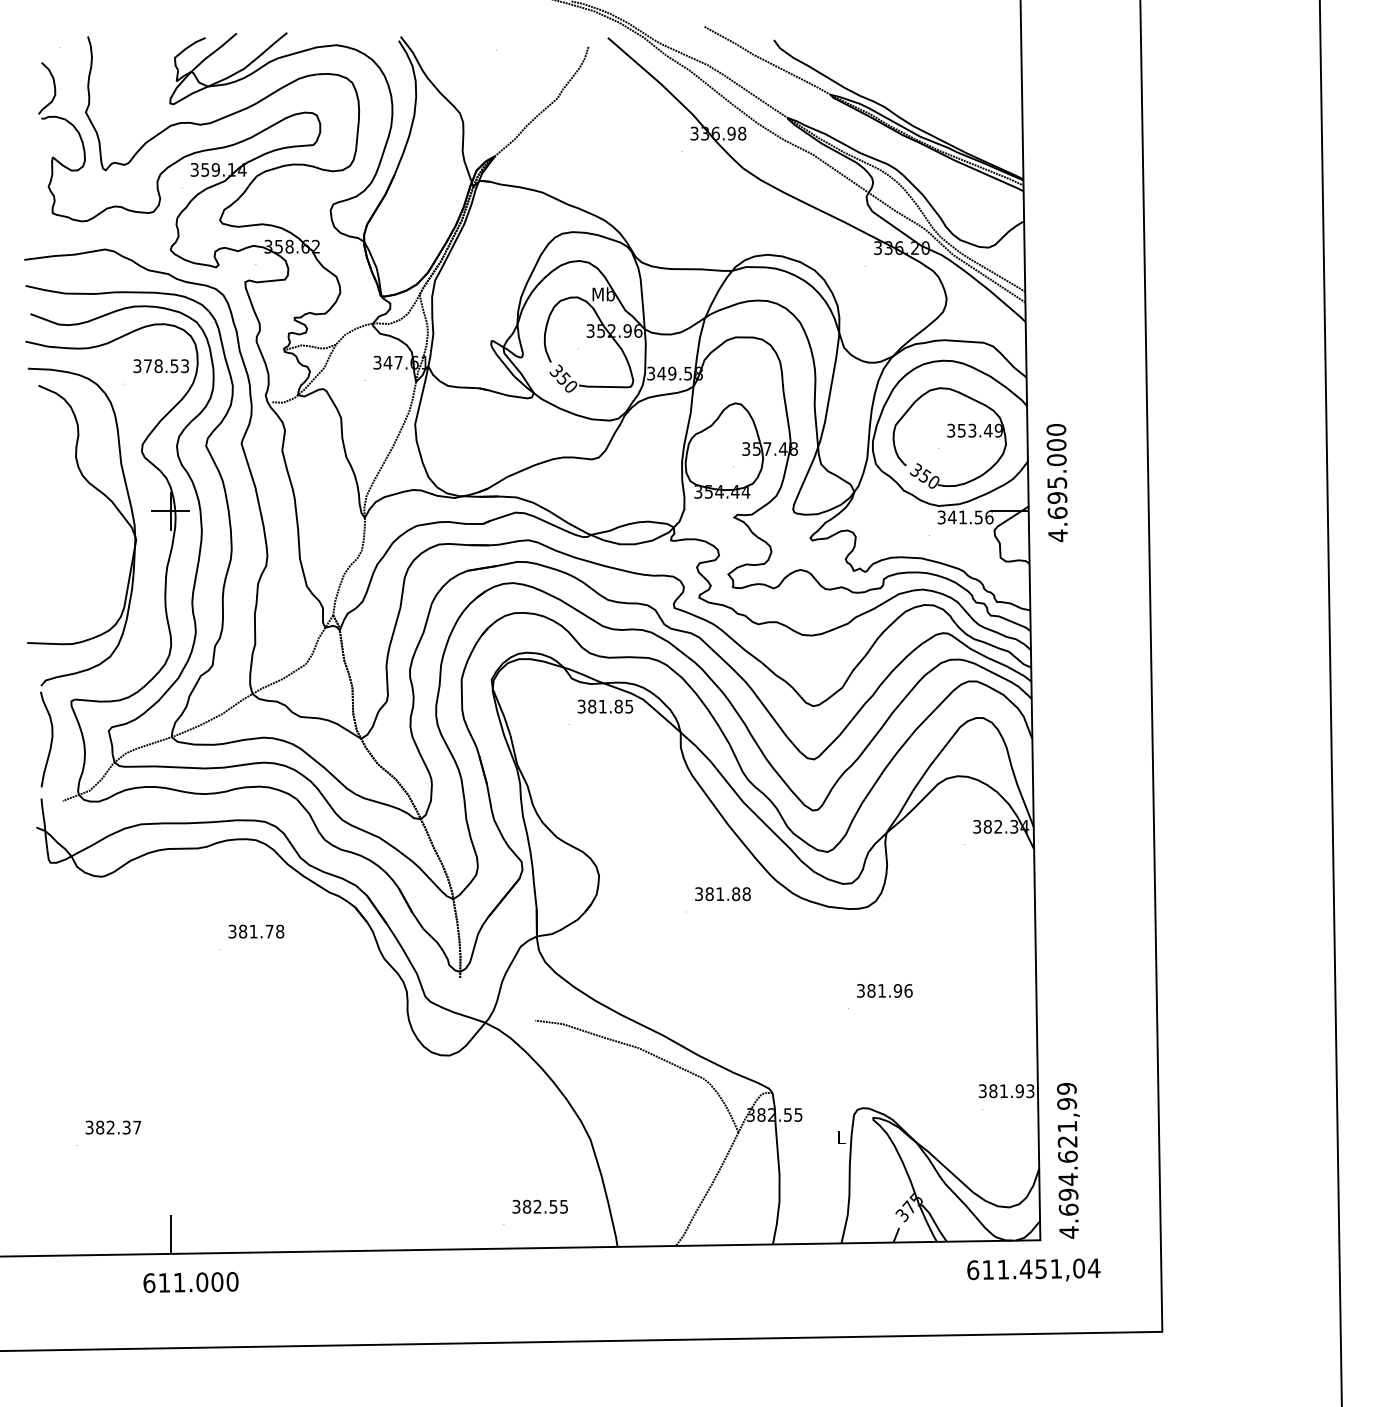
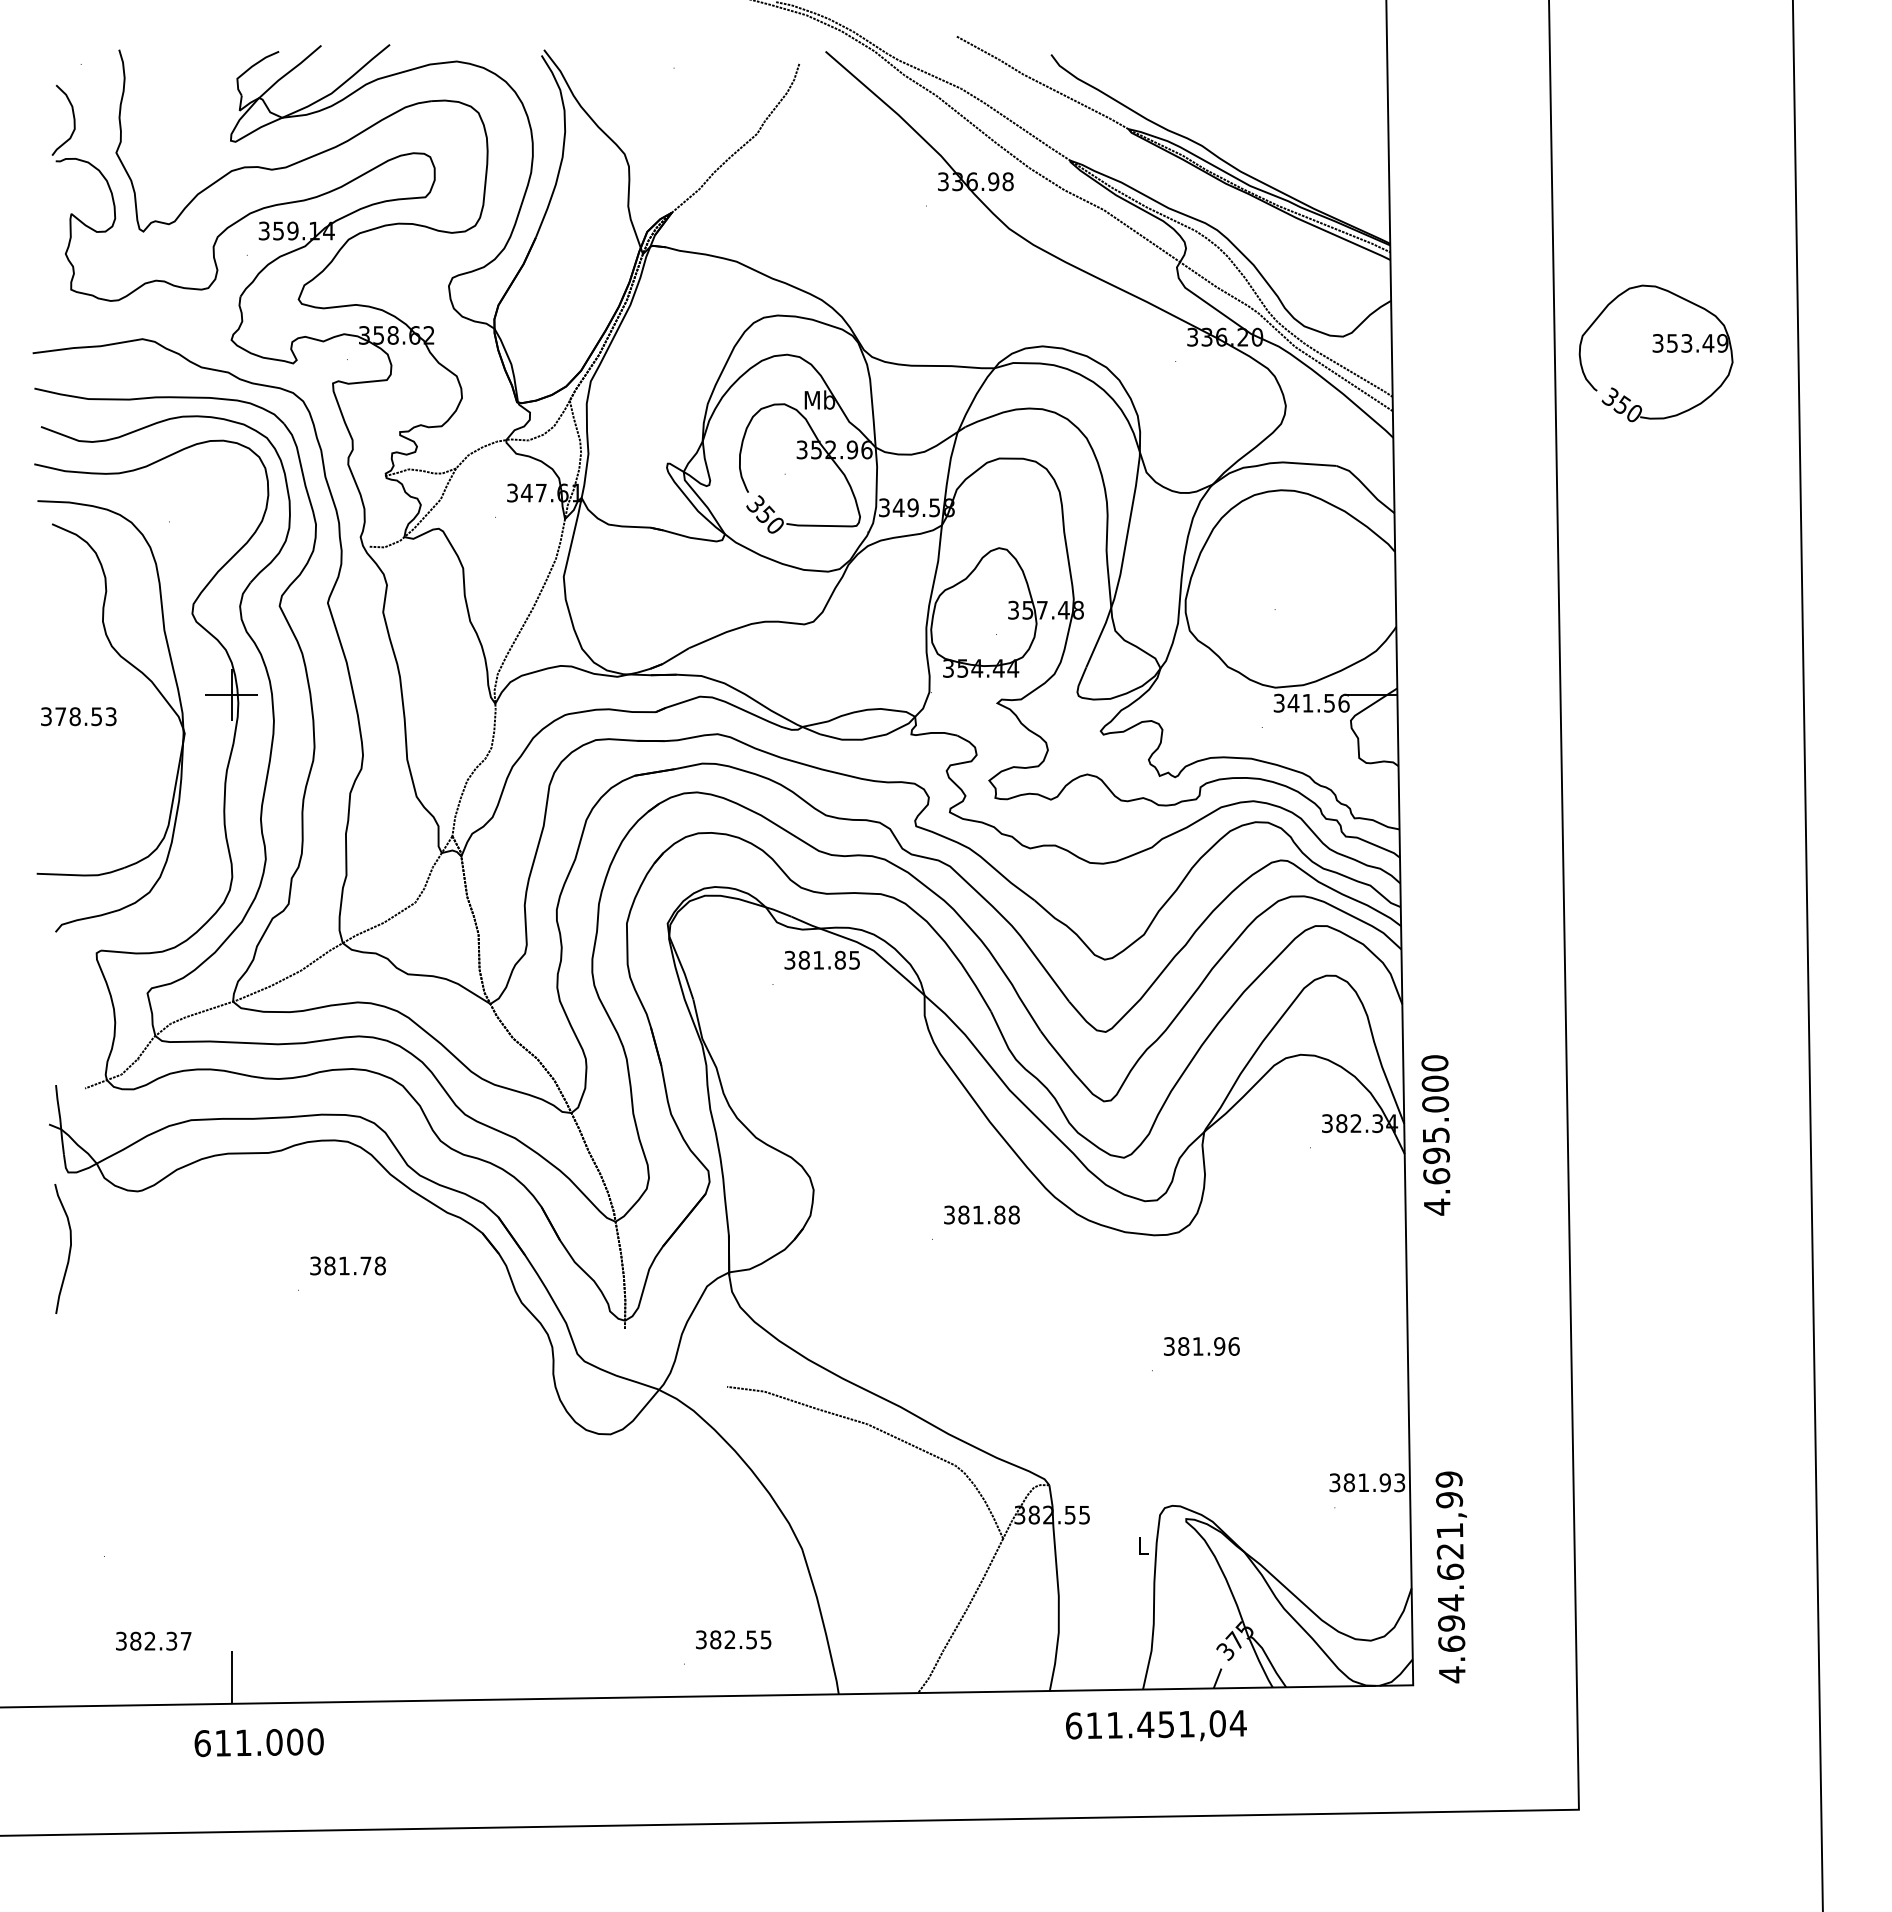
text: (161, 366) -> (78, 716), moved
part: (949, 438) -> (1655, 353), moved
text: (1056, 483) -> (1435, 1135), moved
curve: (51, 739) -> (69, 1248), moved
text: (113, 1127) -> (153, 1640), moved
text: (1033, 1269) -> (1156, 1725), moved

